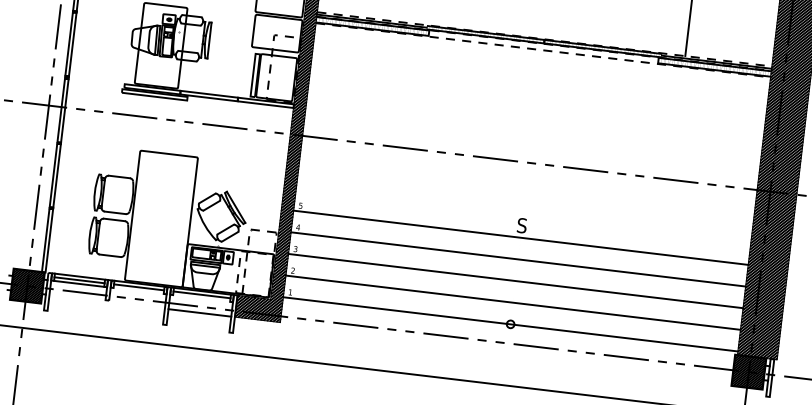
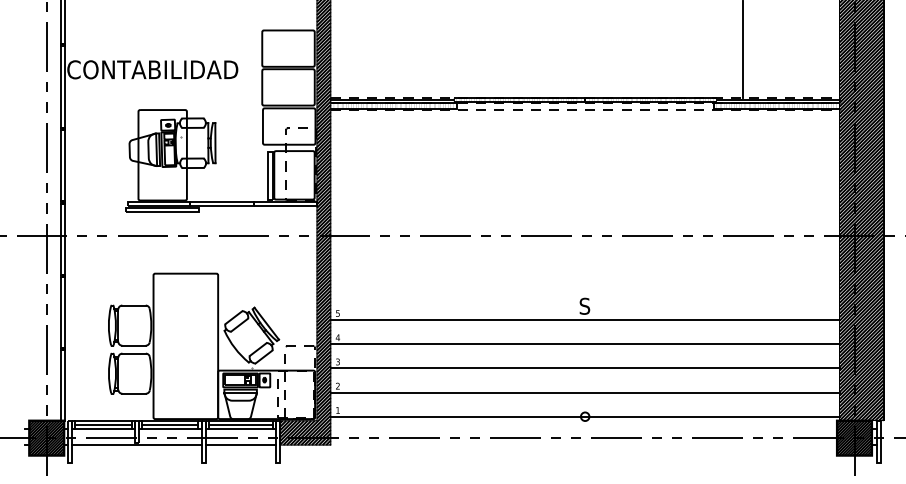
line: (138, 290) -> (170, 428), added
line: (201, 298) -> (240, 428), added
line: (106, 302) -> (136, 445), added

